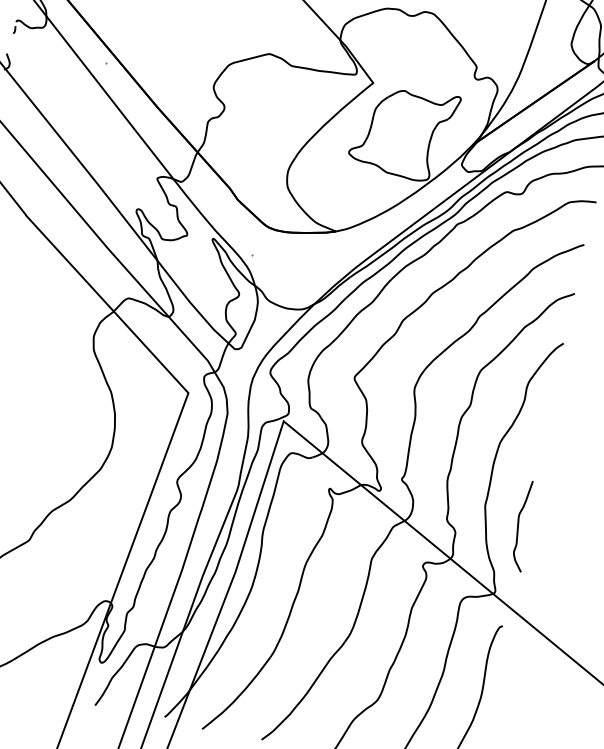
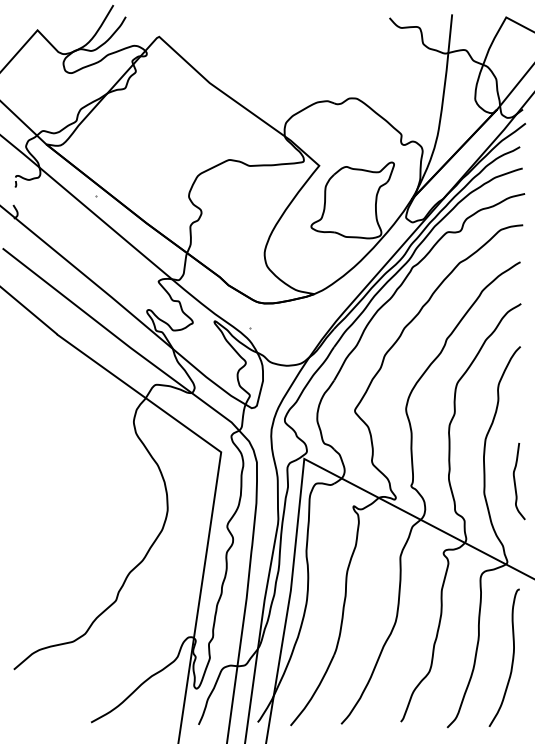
curve: (519, 525) -> (515, 481), moved

